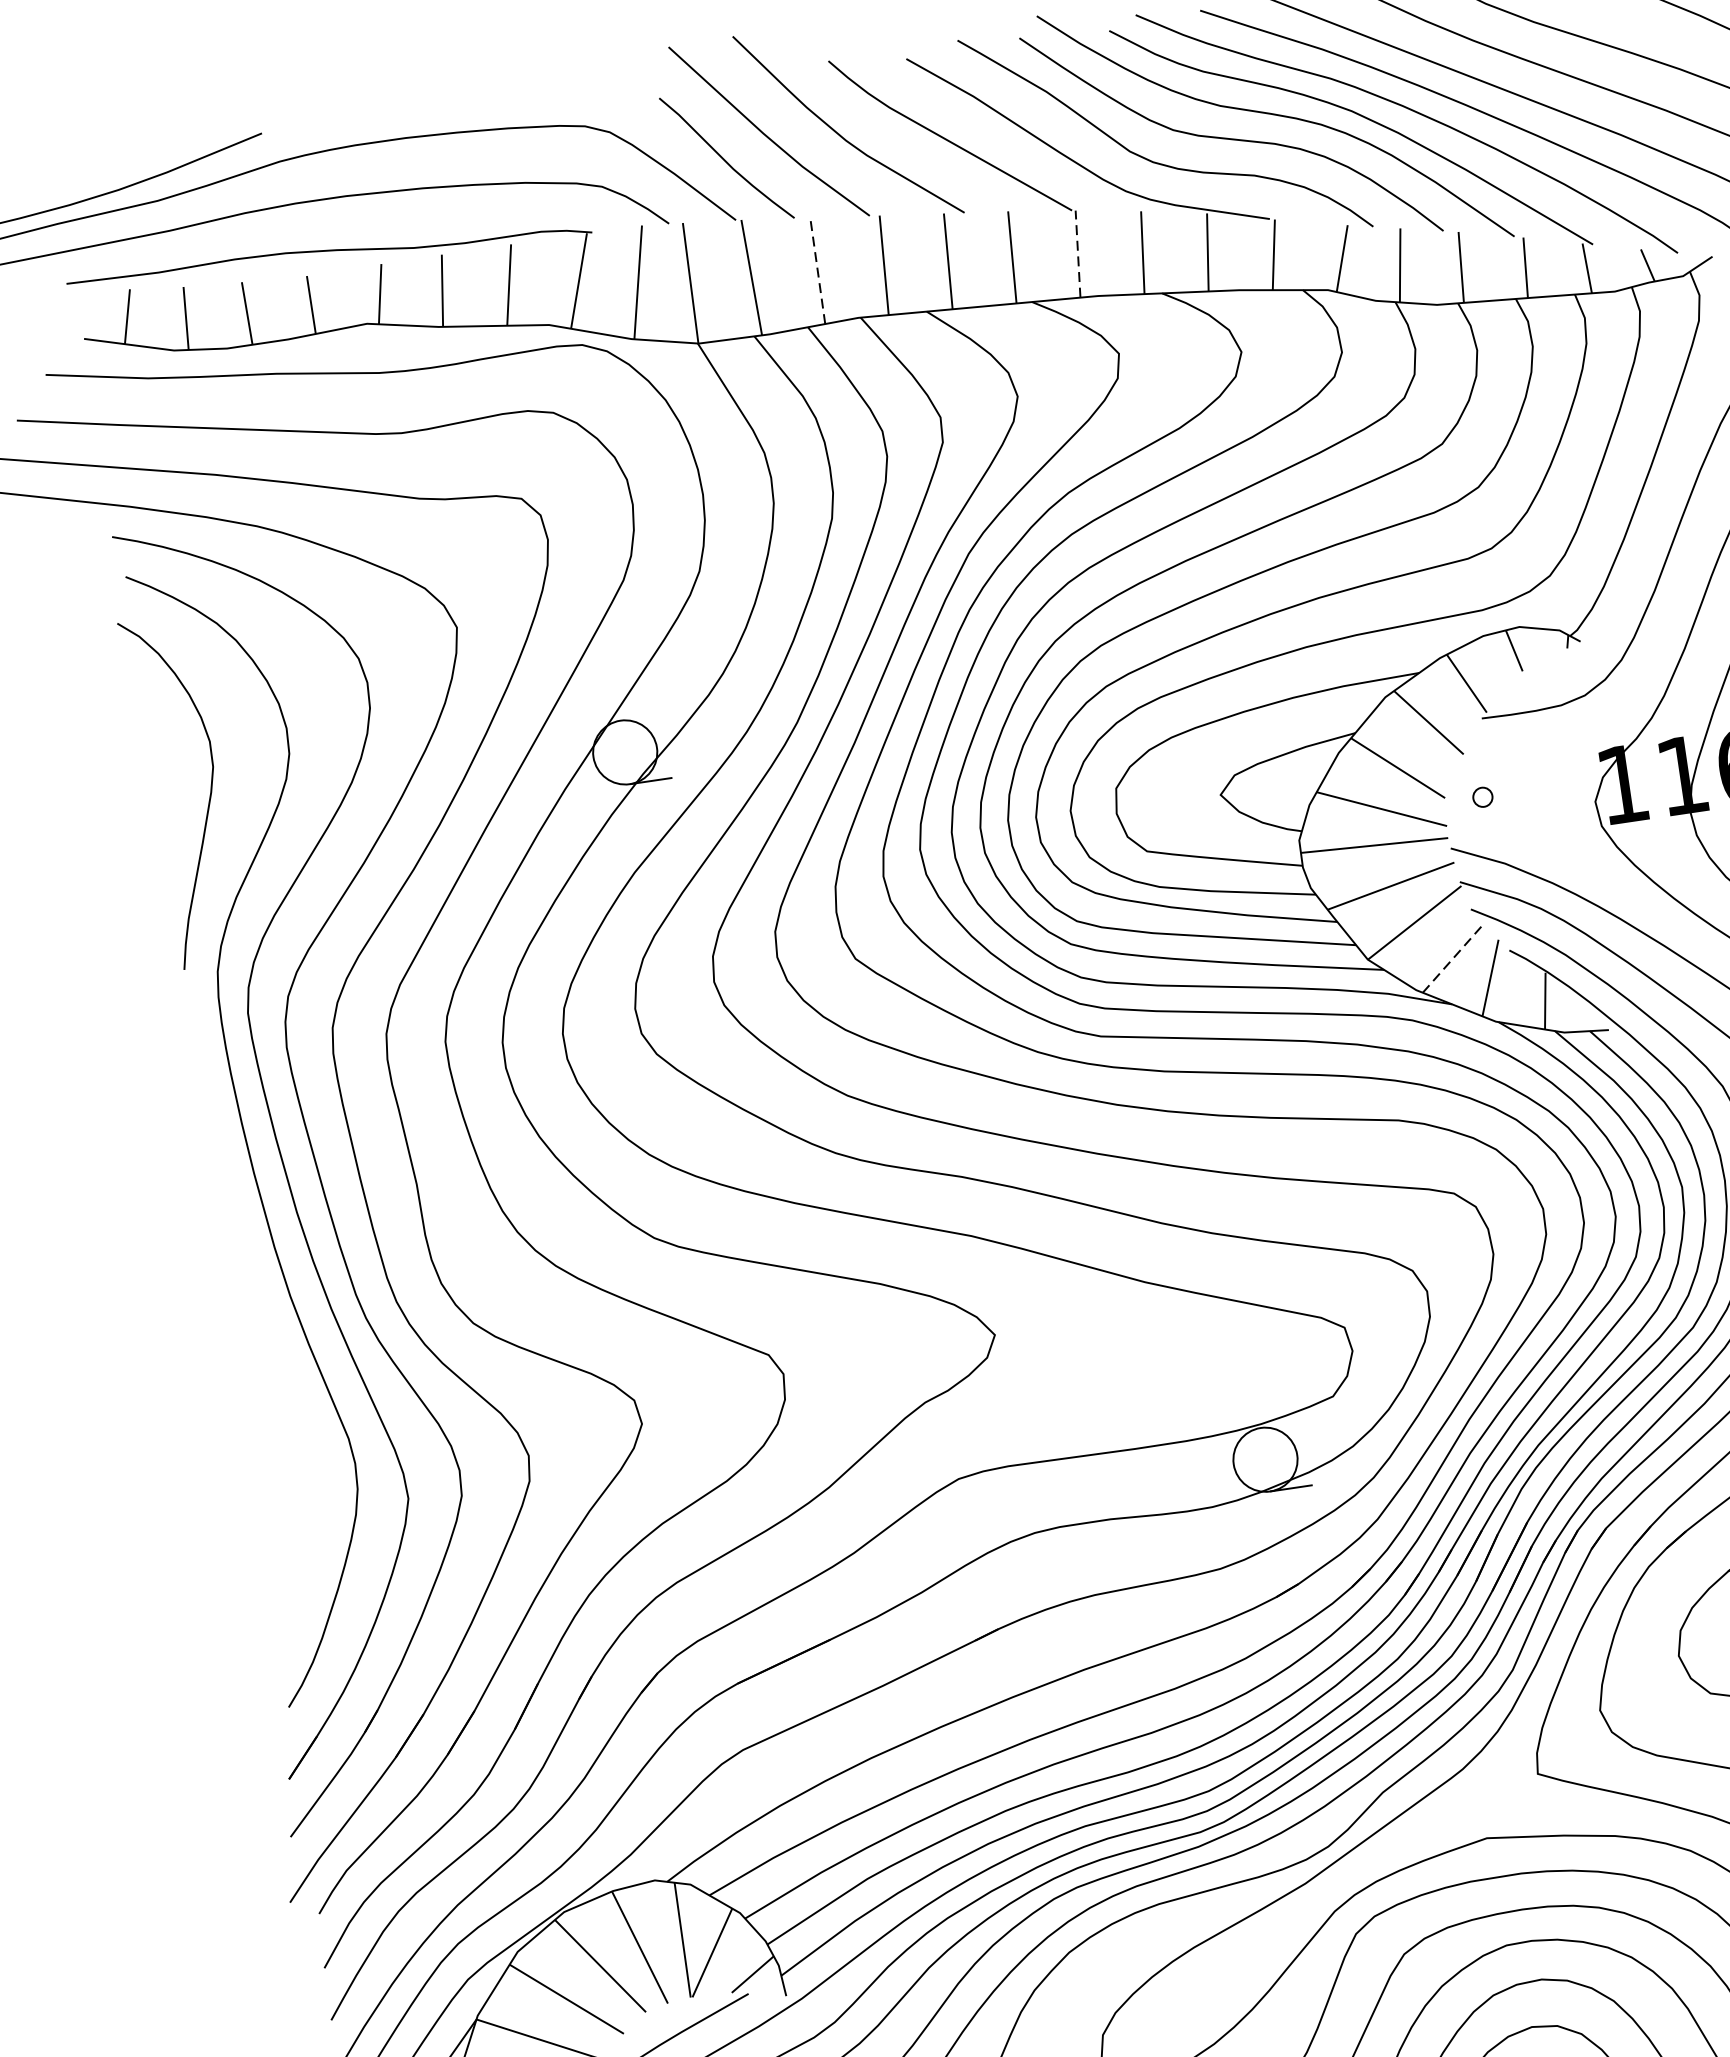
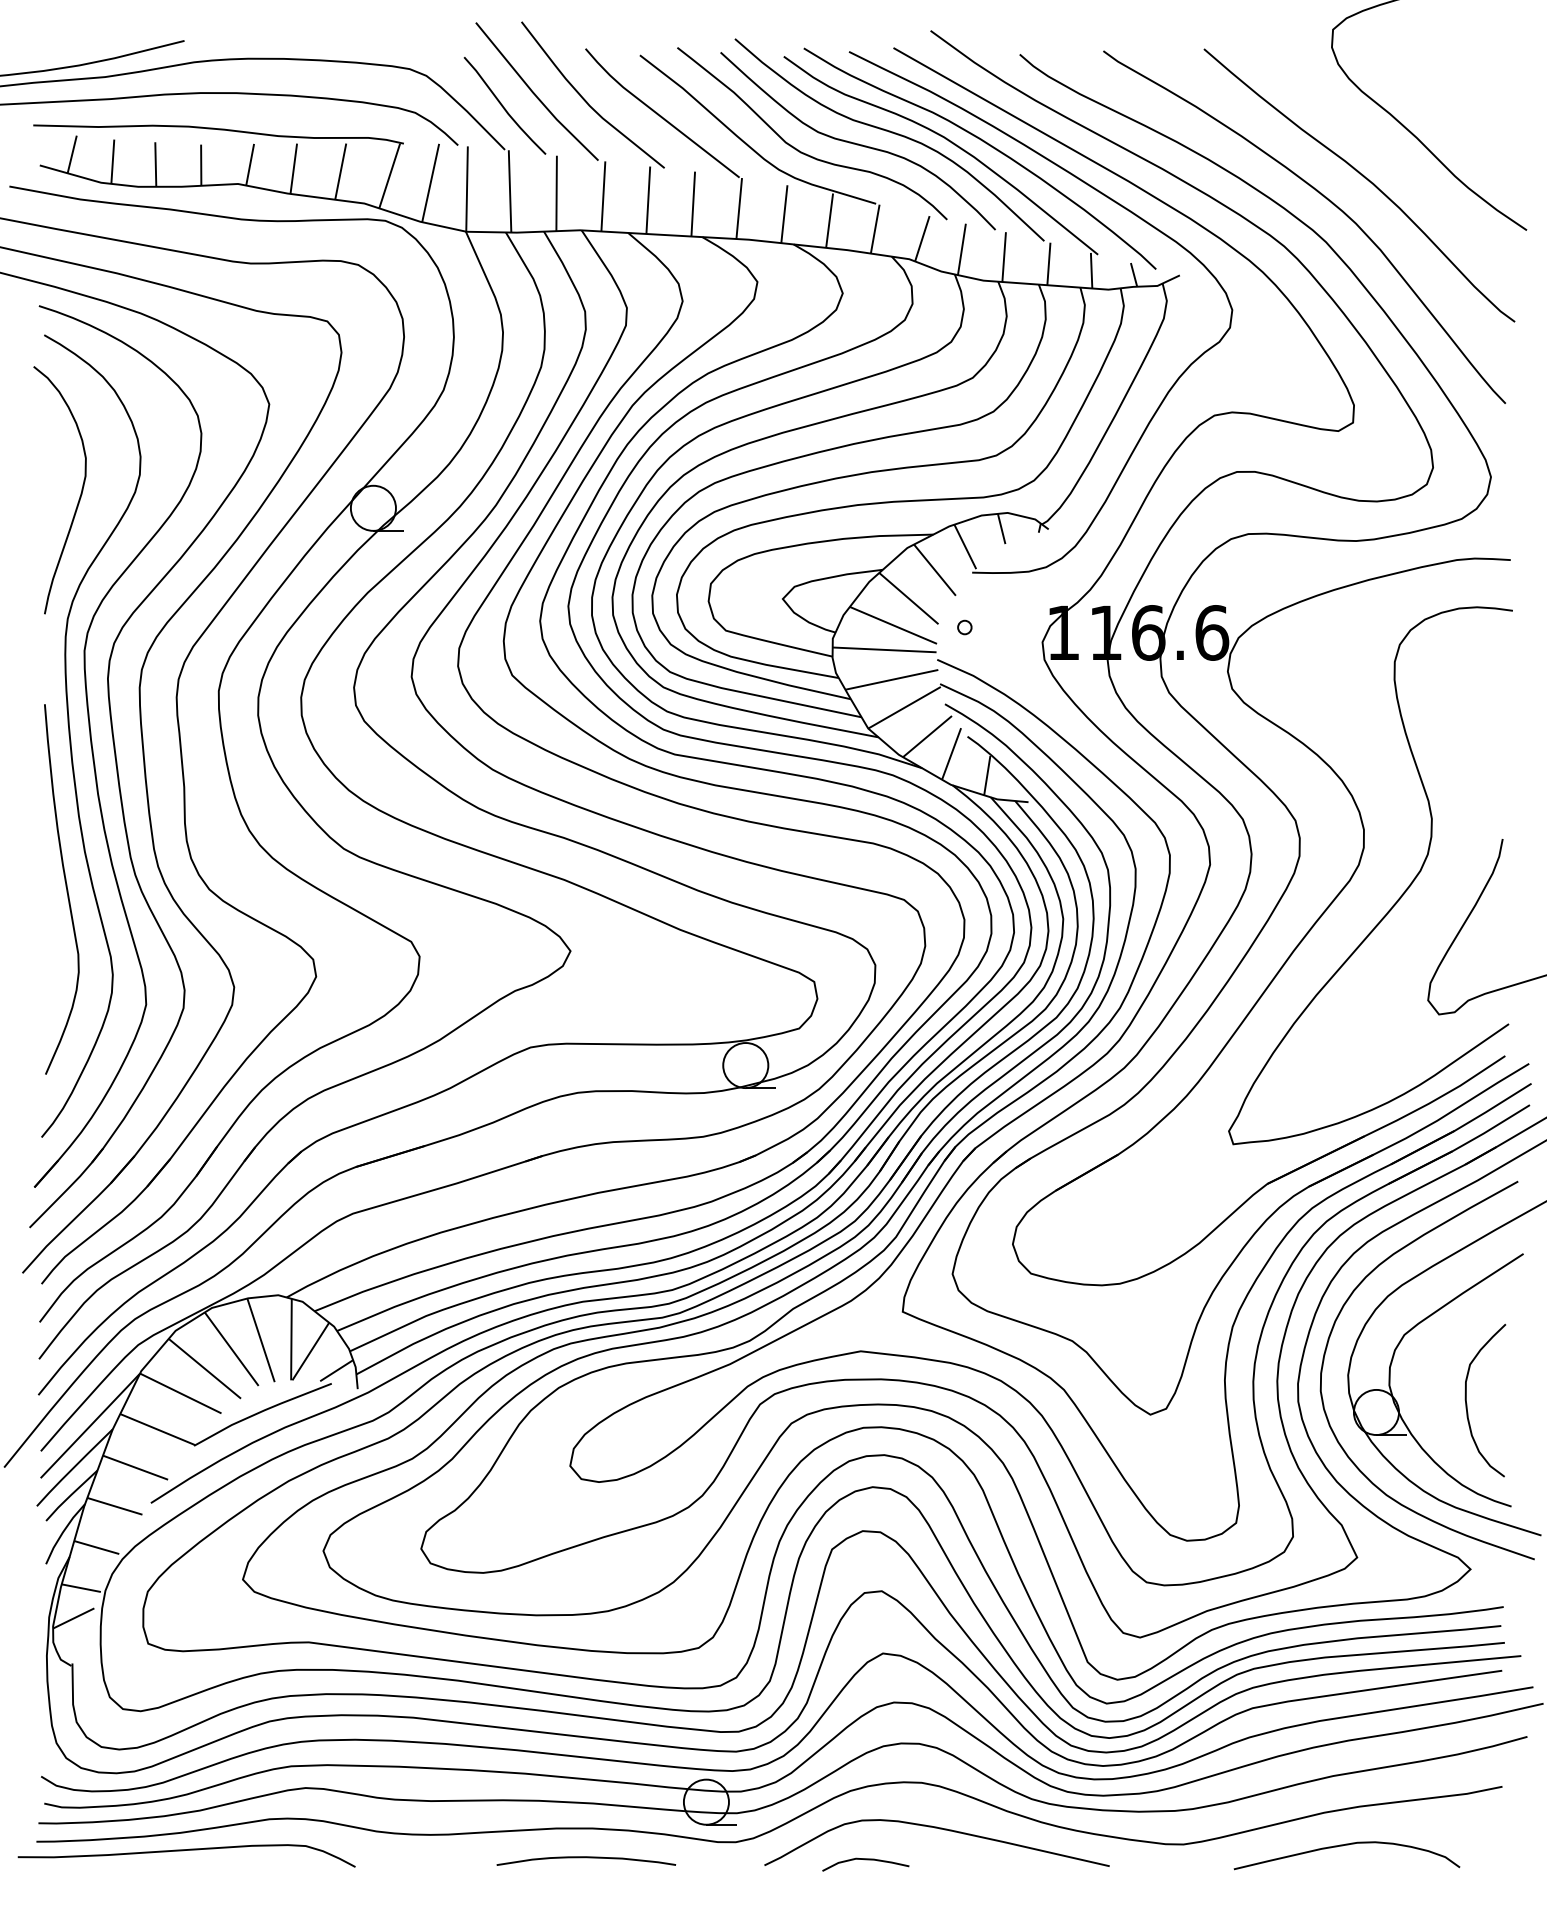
line: (1078, 254) -> (739, 208), dashed -> solid
line: (817, 270) -> (556, 193), dashed -> solid
line: (1452, 958) -> (927, 736), dashed -> solid
curve: (270, 1350) -> (65, 887), added

